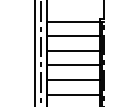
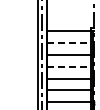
line: (72, 36) -> (68, 42), solid -> dashed
line: (72, 65) -> (68, 66), solid -> dashed

